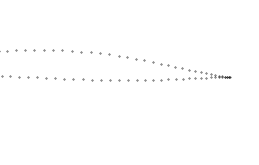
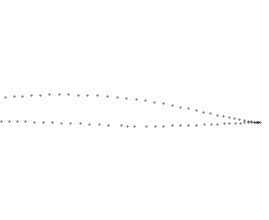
part: (101, 80) -> (127, 125), size x0.7

